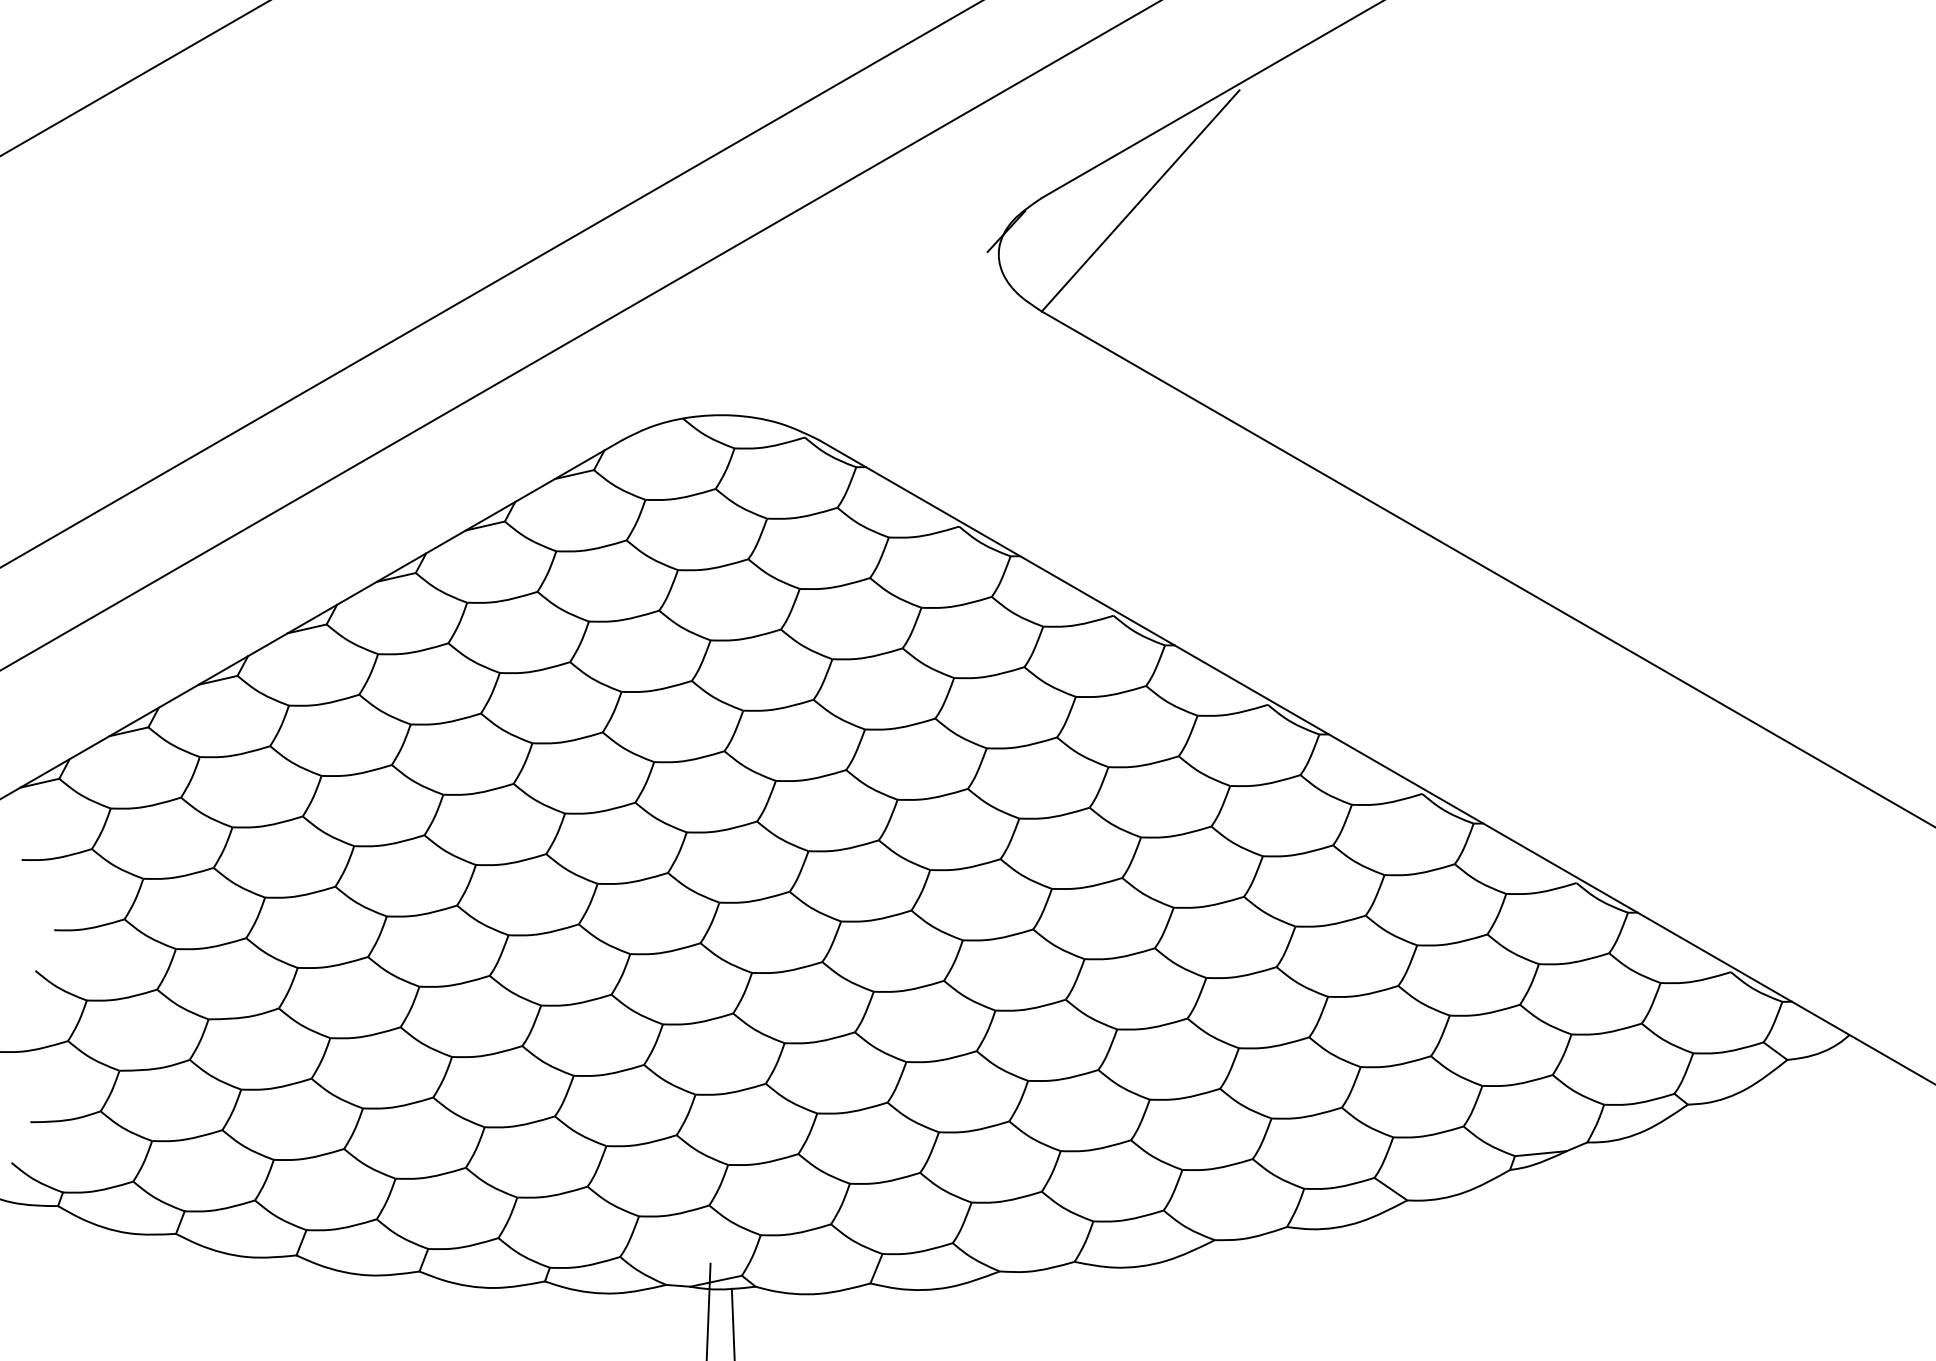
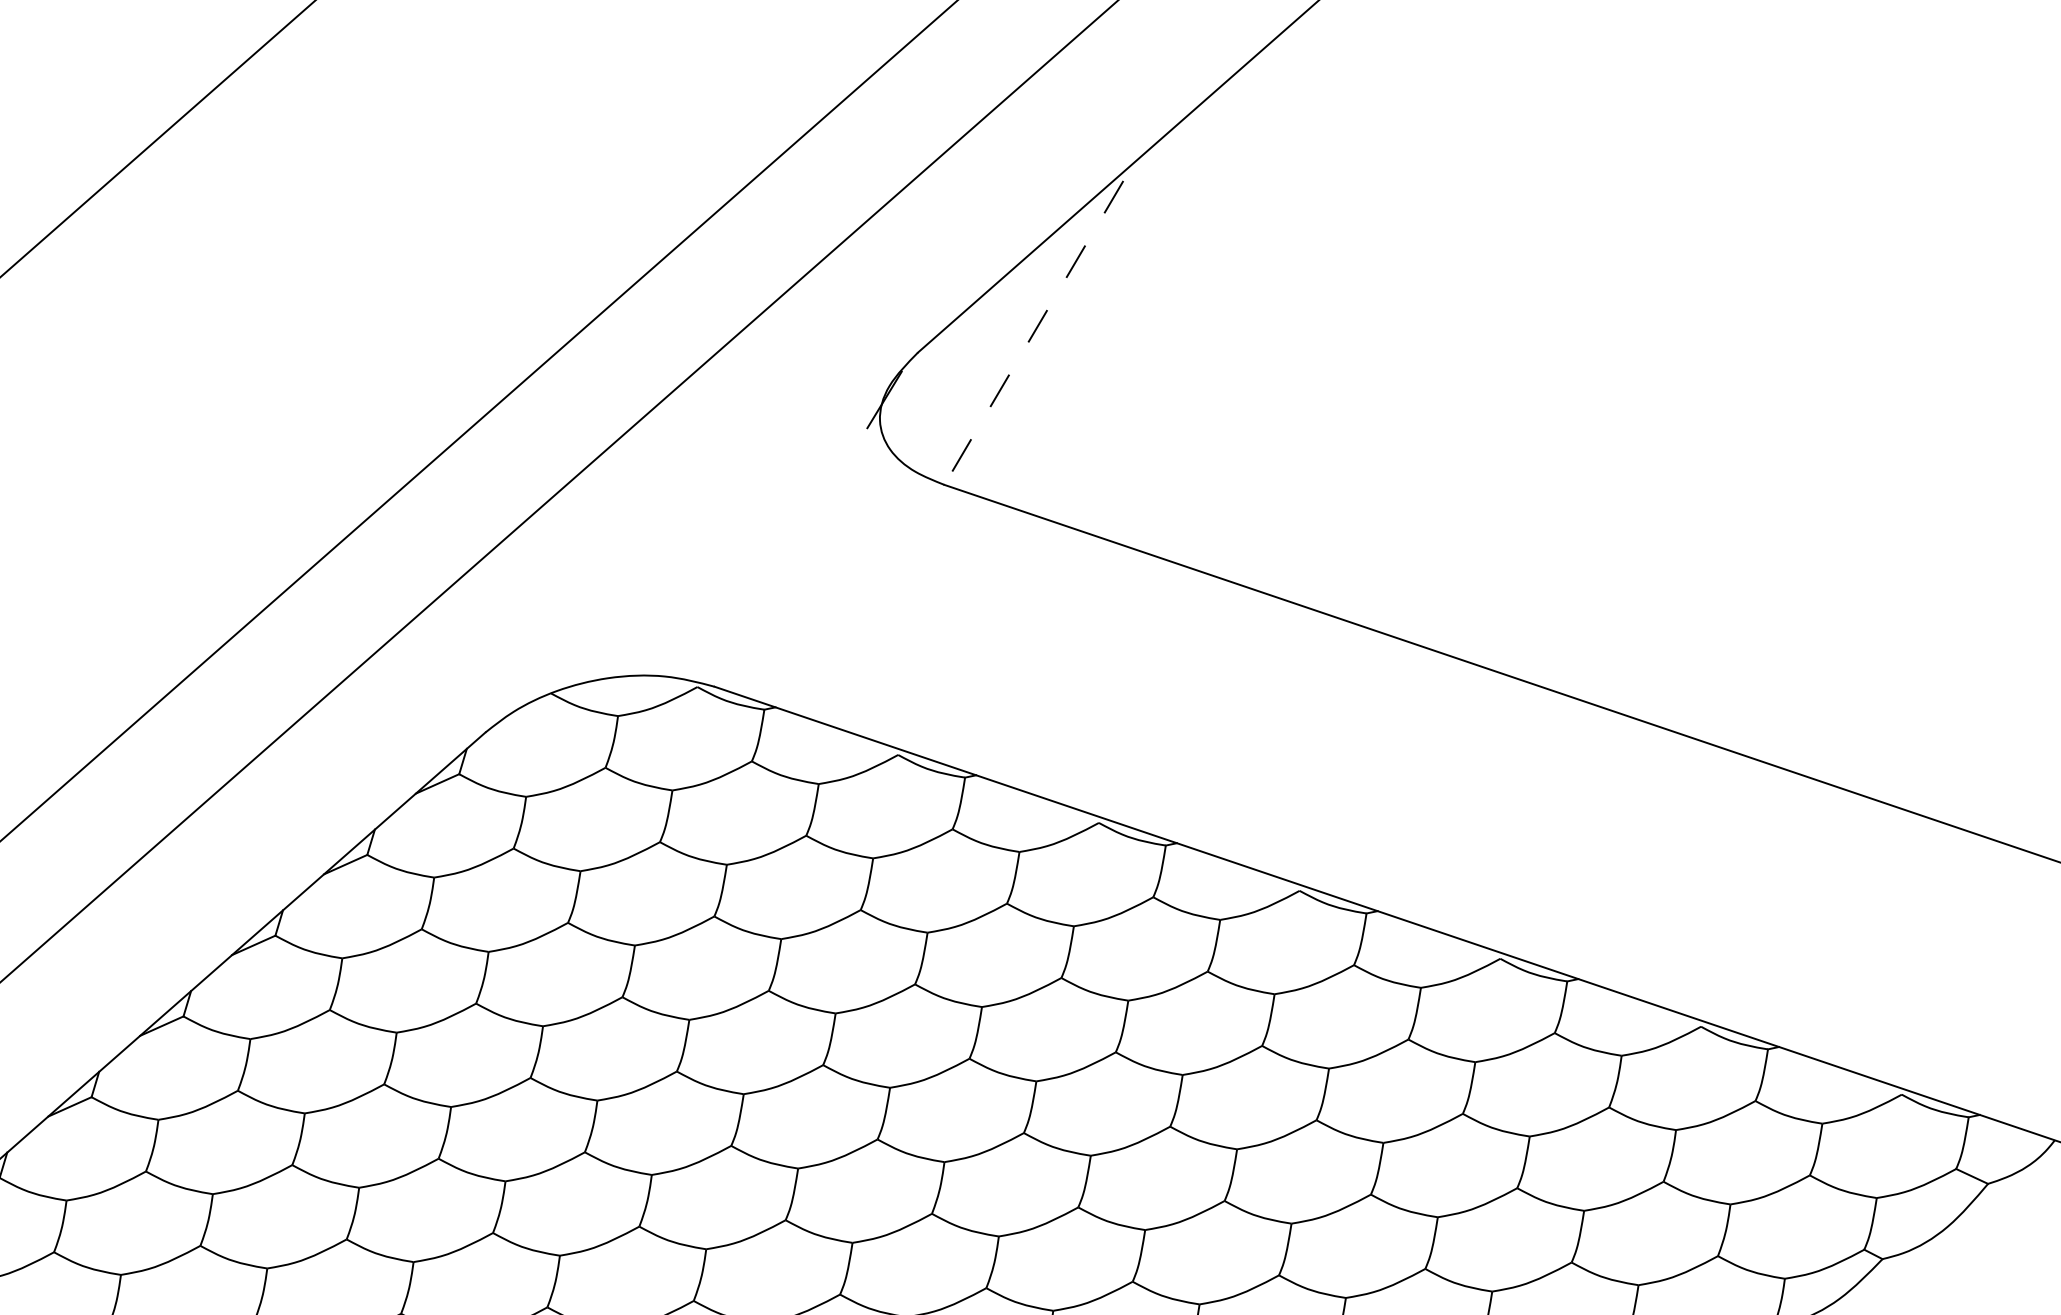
line: (1140, 201) -> (1033, 333), solid -> dashed

